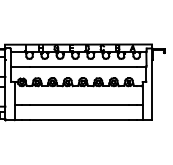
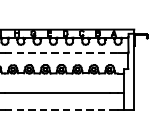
line: (83, 66) -> (61, 52), solid -> dashed
line: (79, 120) -> (57, 109), solid -> dashed

